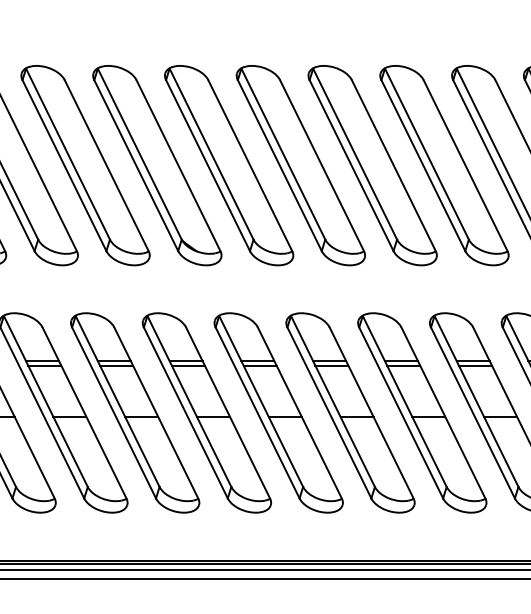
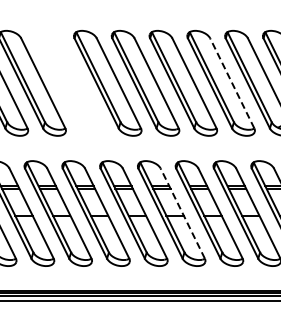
line: (466, 163) -> (232, 82), solid -> dashed
part: (156, 165) -> (69, 83), removed
line: (371, 412) -> (182, 213), solid -> dashed

